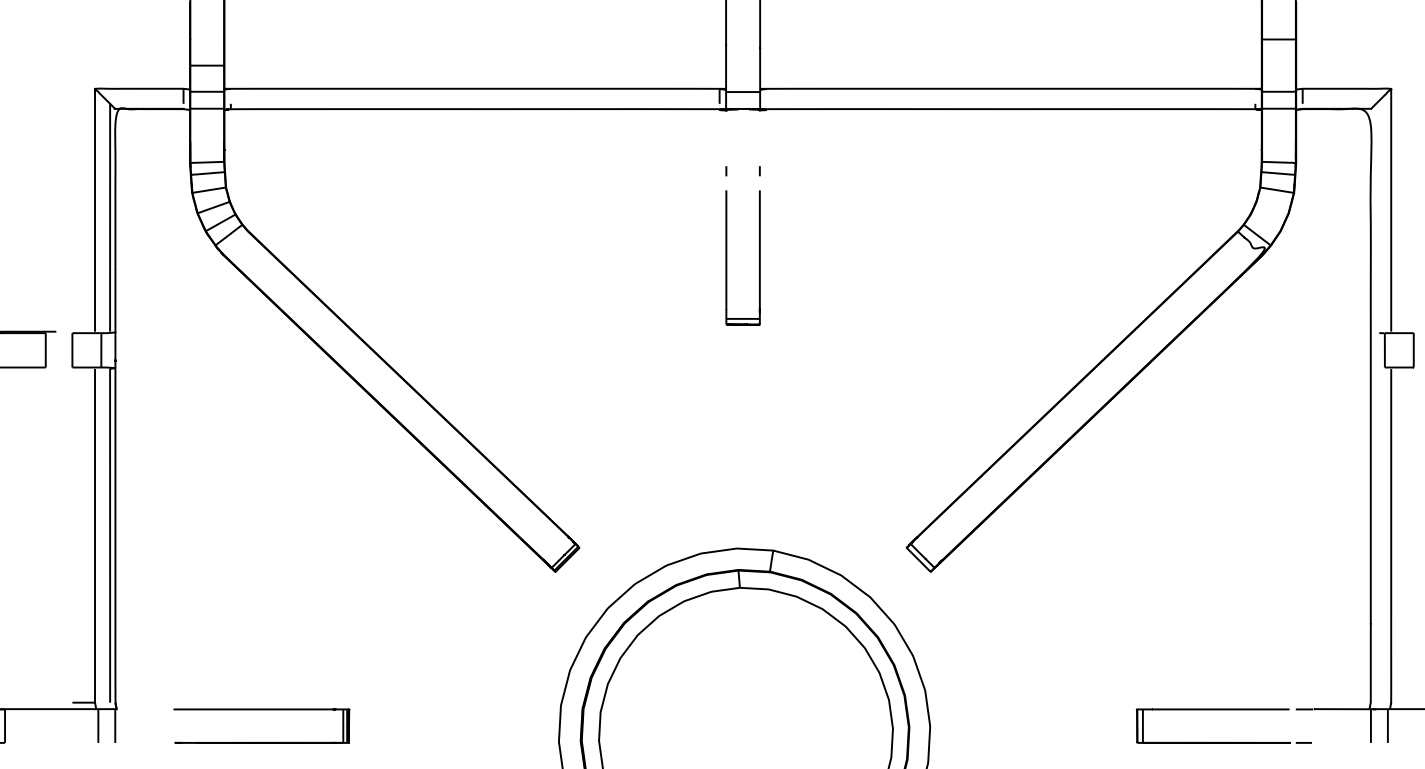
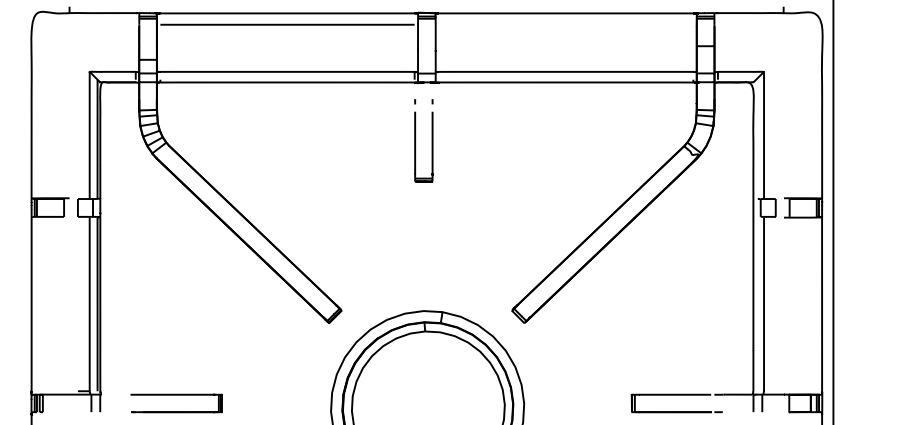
part: (727, 245) -> (415, 140), moved

